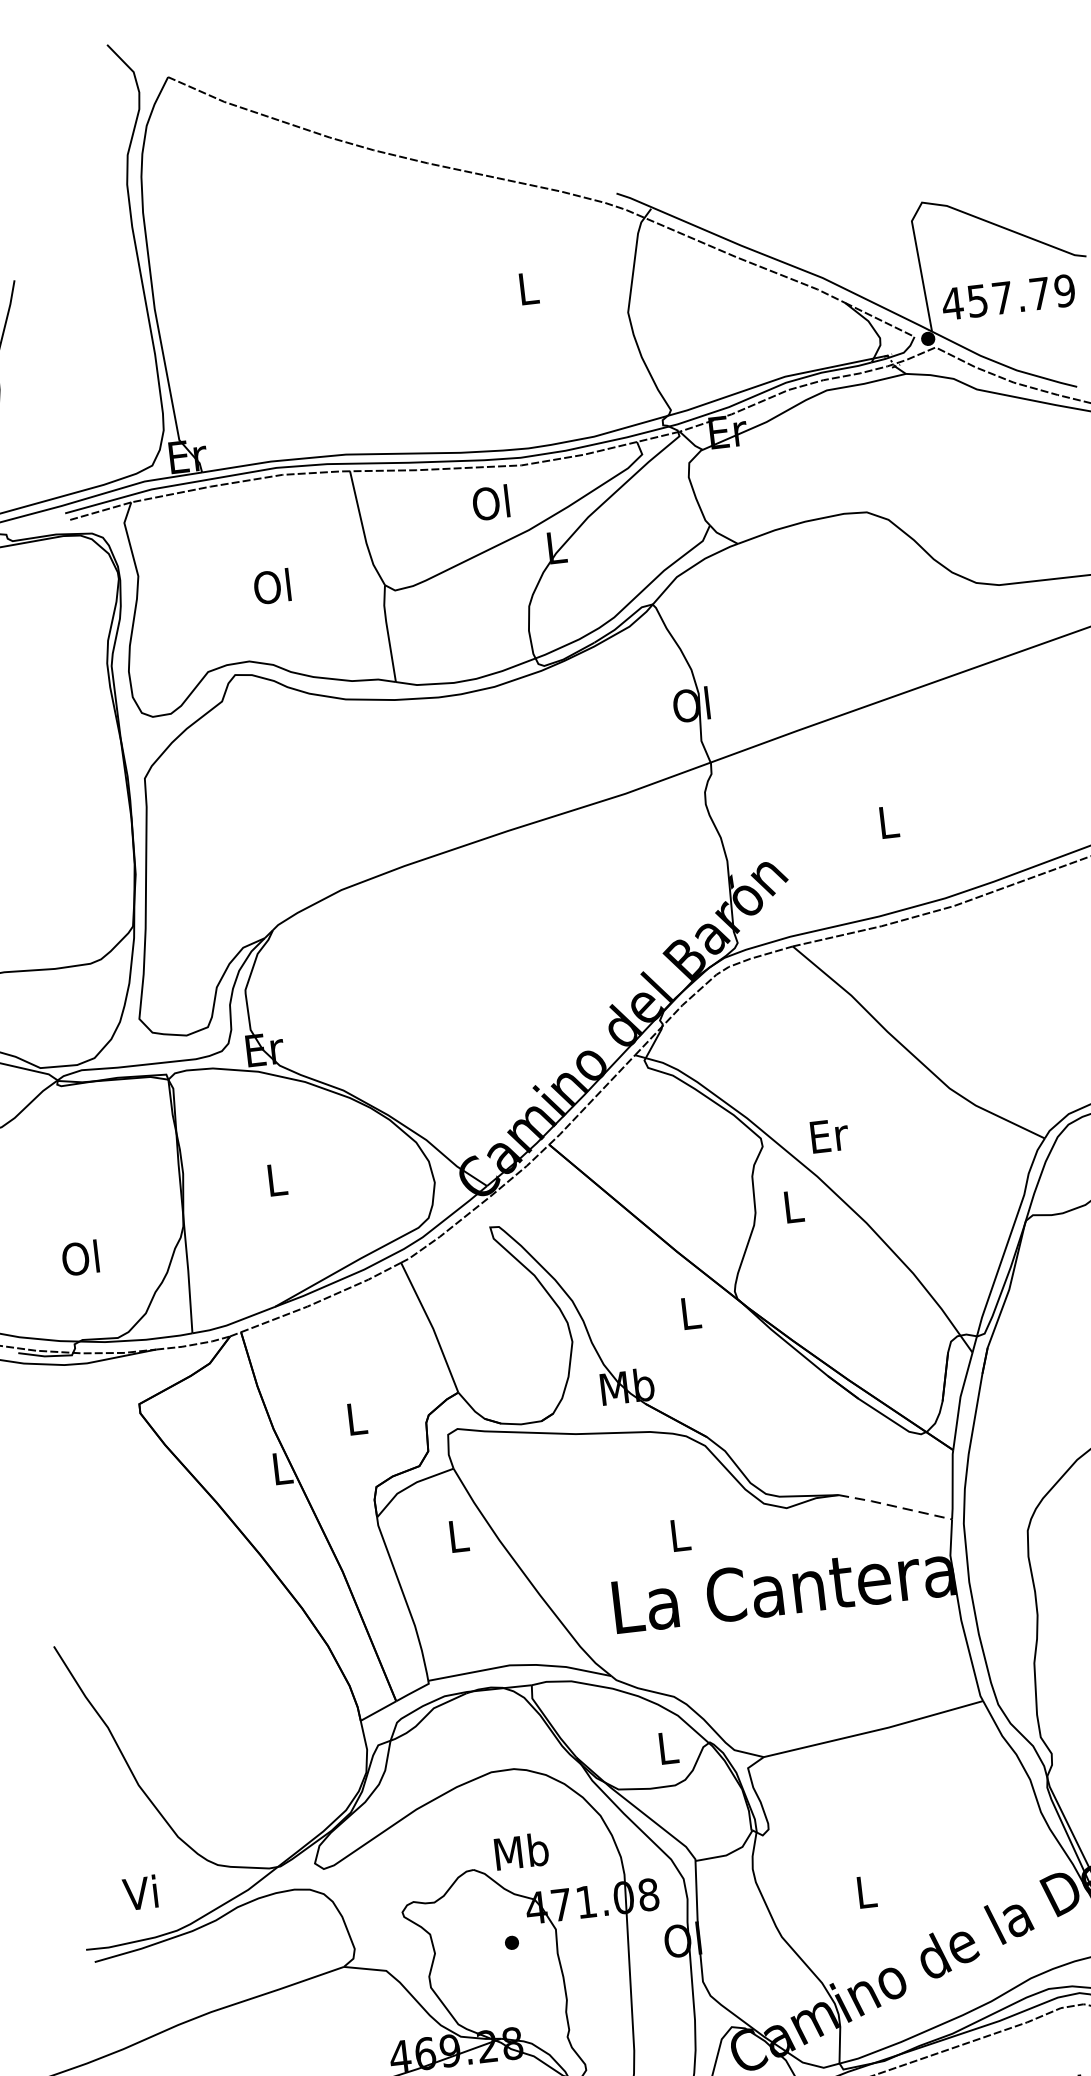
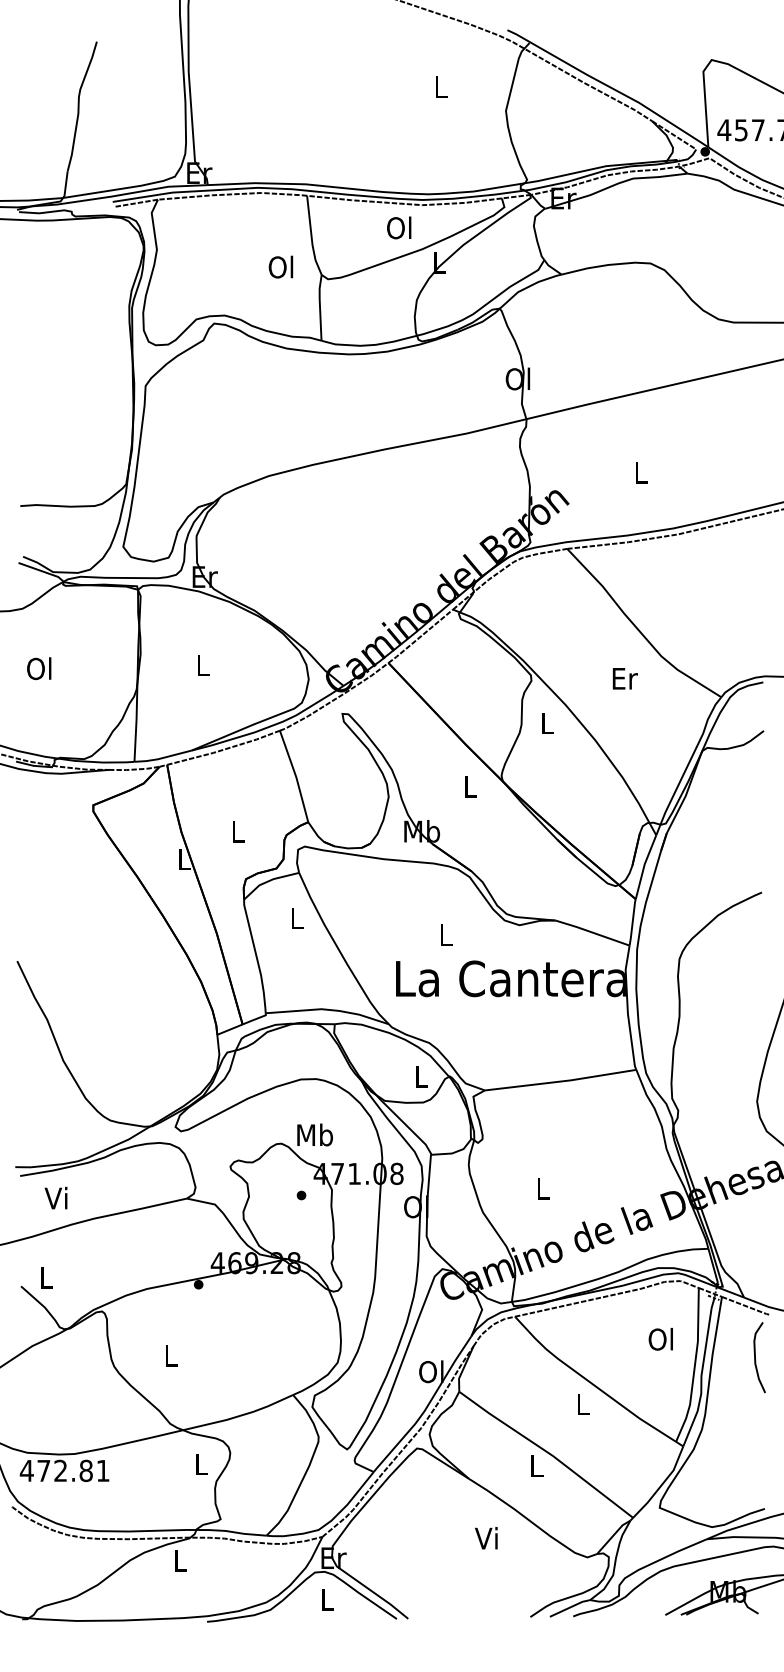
text: (271, 585) -> (280, 266), moved
text: (828, 1135) -> (624, 678), moved
text: (80, 1257) -> (39, 668), moved
line: (895, 1506) -> (592, 932), dashed -> solid
text: (139, 1892) -> (55, 1197), moved

